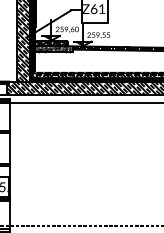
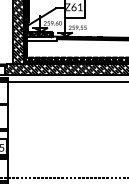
hatch: (54, 48) -> (42, 38), removed

